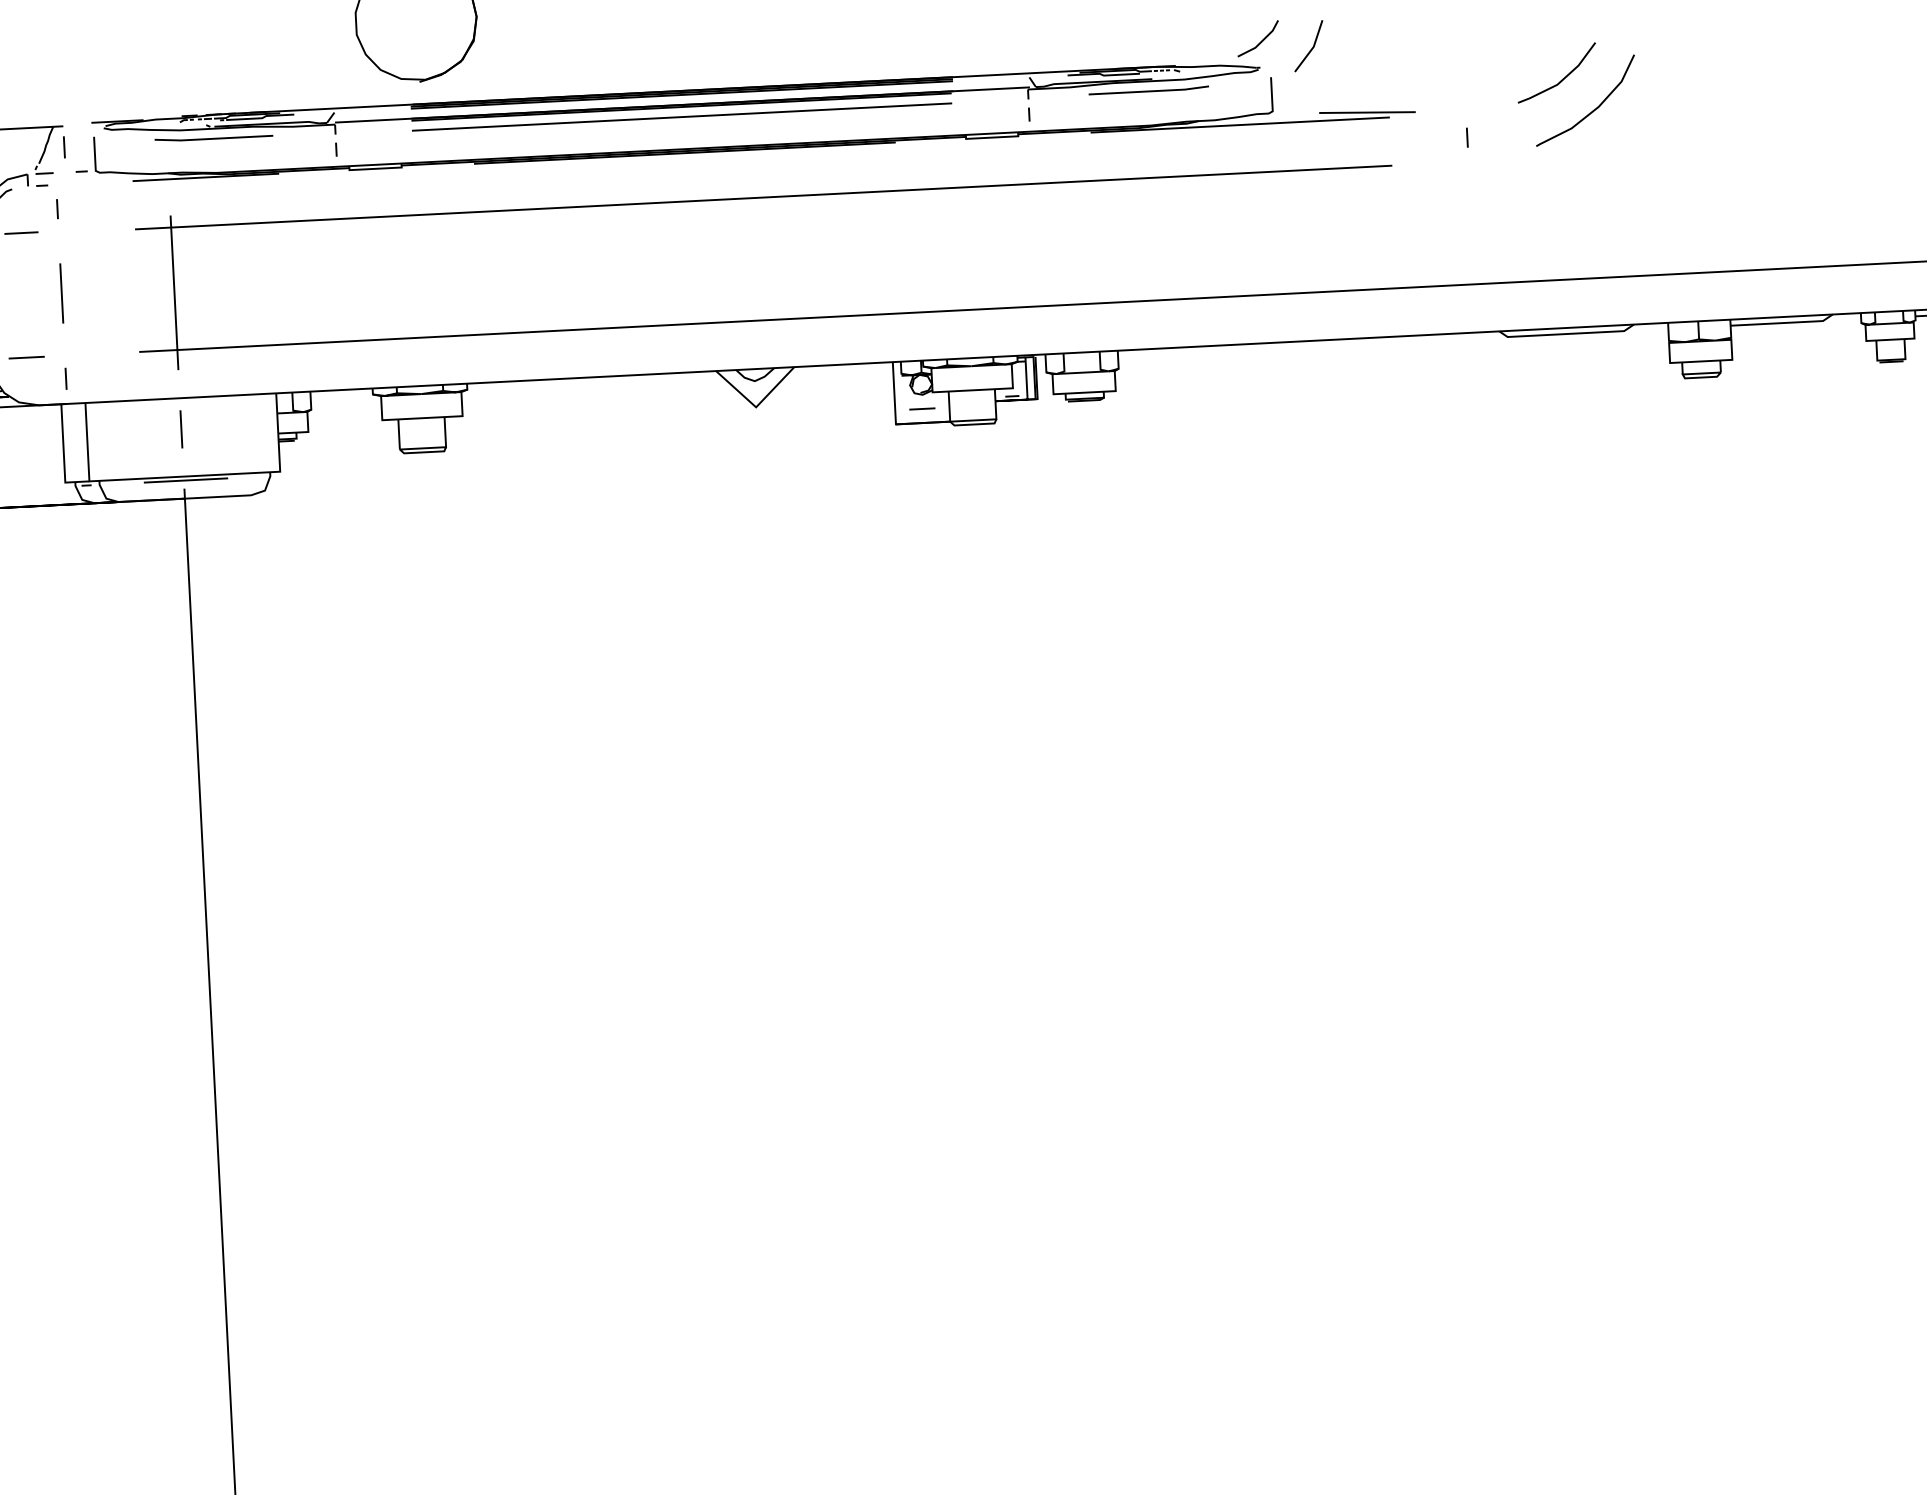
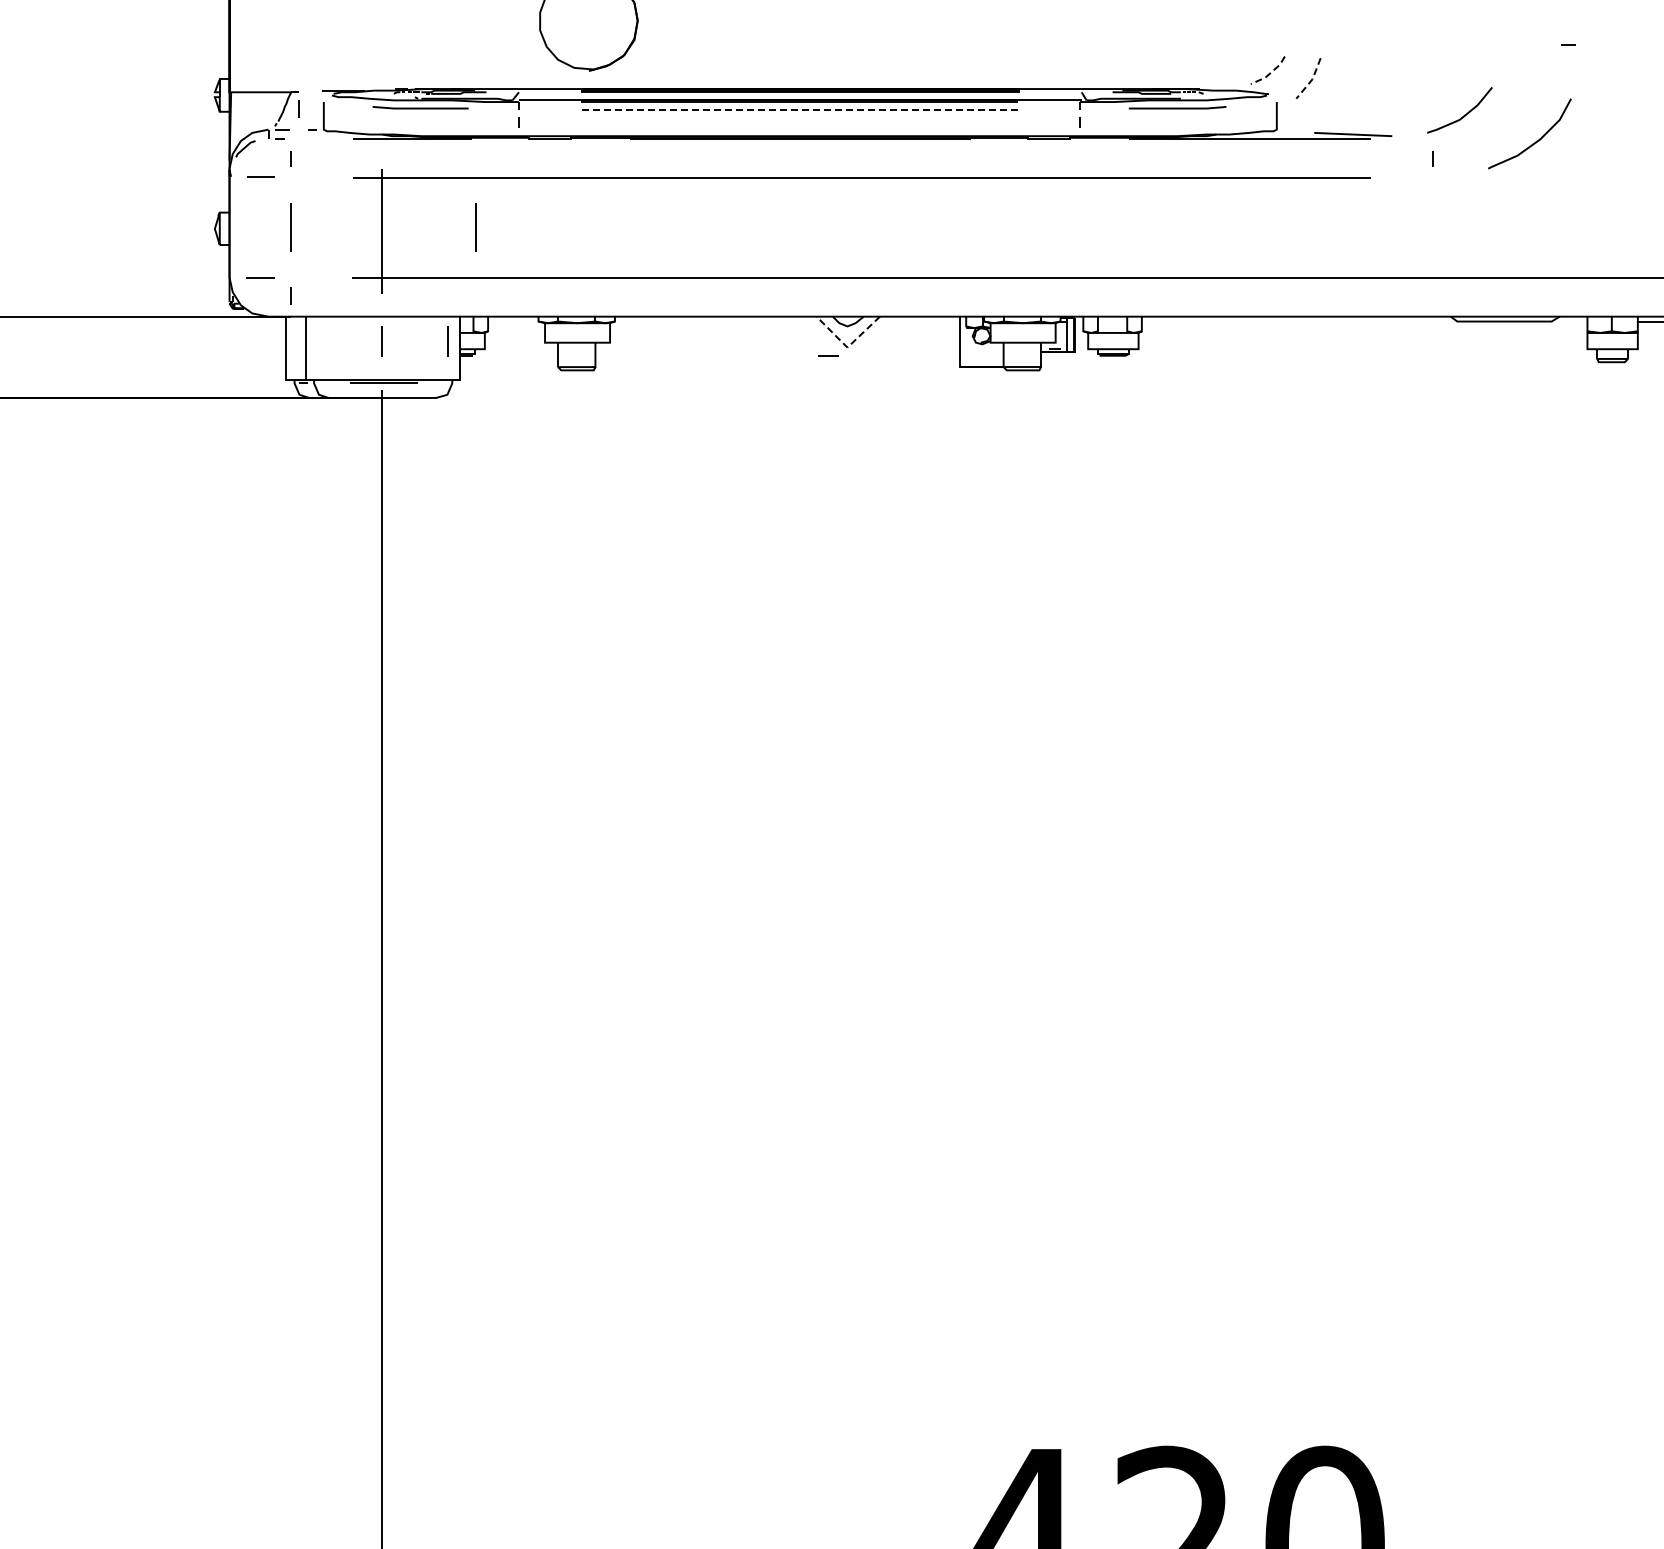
line: (1260, 42) -> (1269, 73), solid -> dashed
line: (1312, 48) -> (1311, 80), solid -> dashed
part: (1562, 77) -> (1464, 114), moved
line: (682, 117) -> (799, 110), solid -> dashed
line: (289, 282) -> (475, 227), added
line: (756, 407) -> (847, 347), solid -> dashed
line: (922, 408) -> (828, 355), moved
line: (261, 424) -> (447, 341), added

